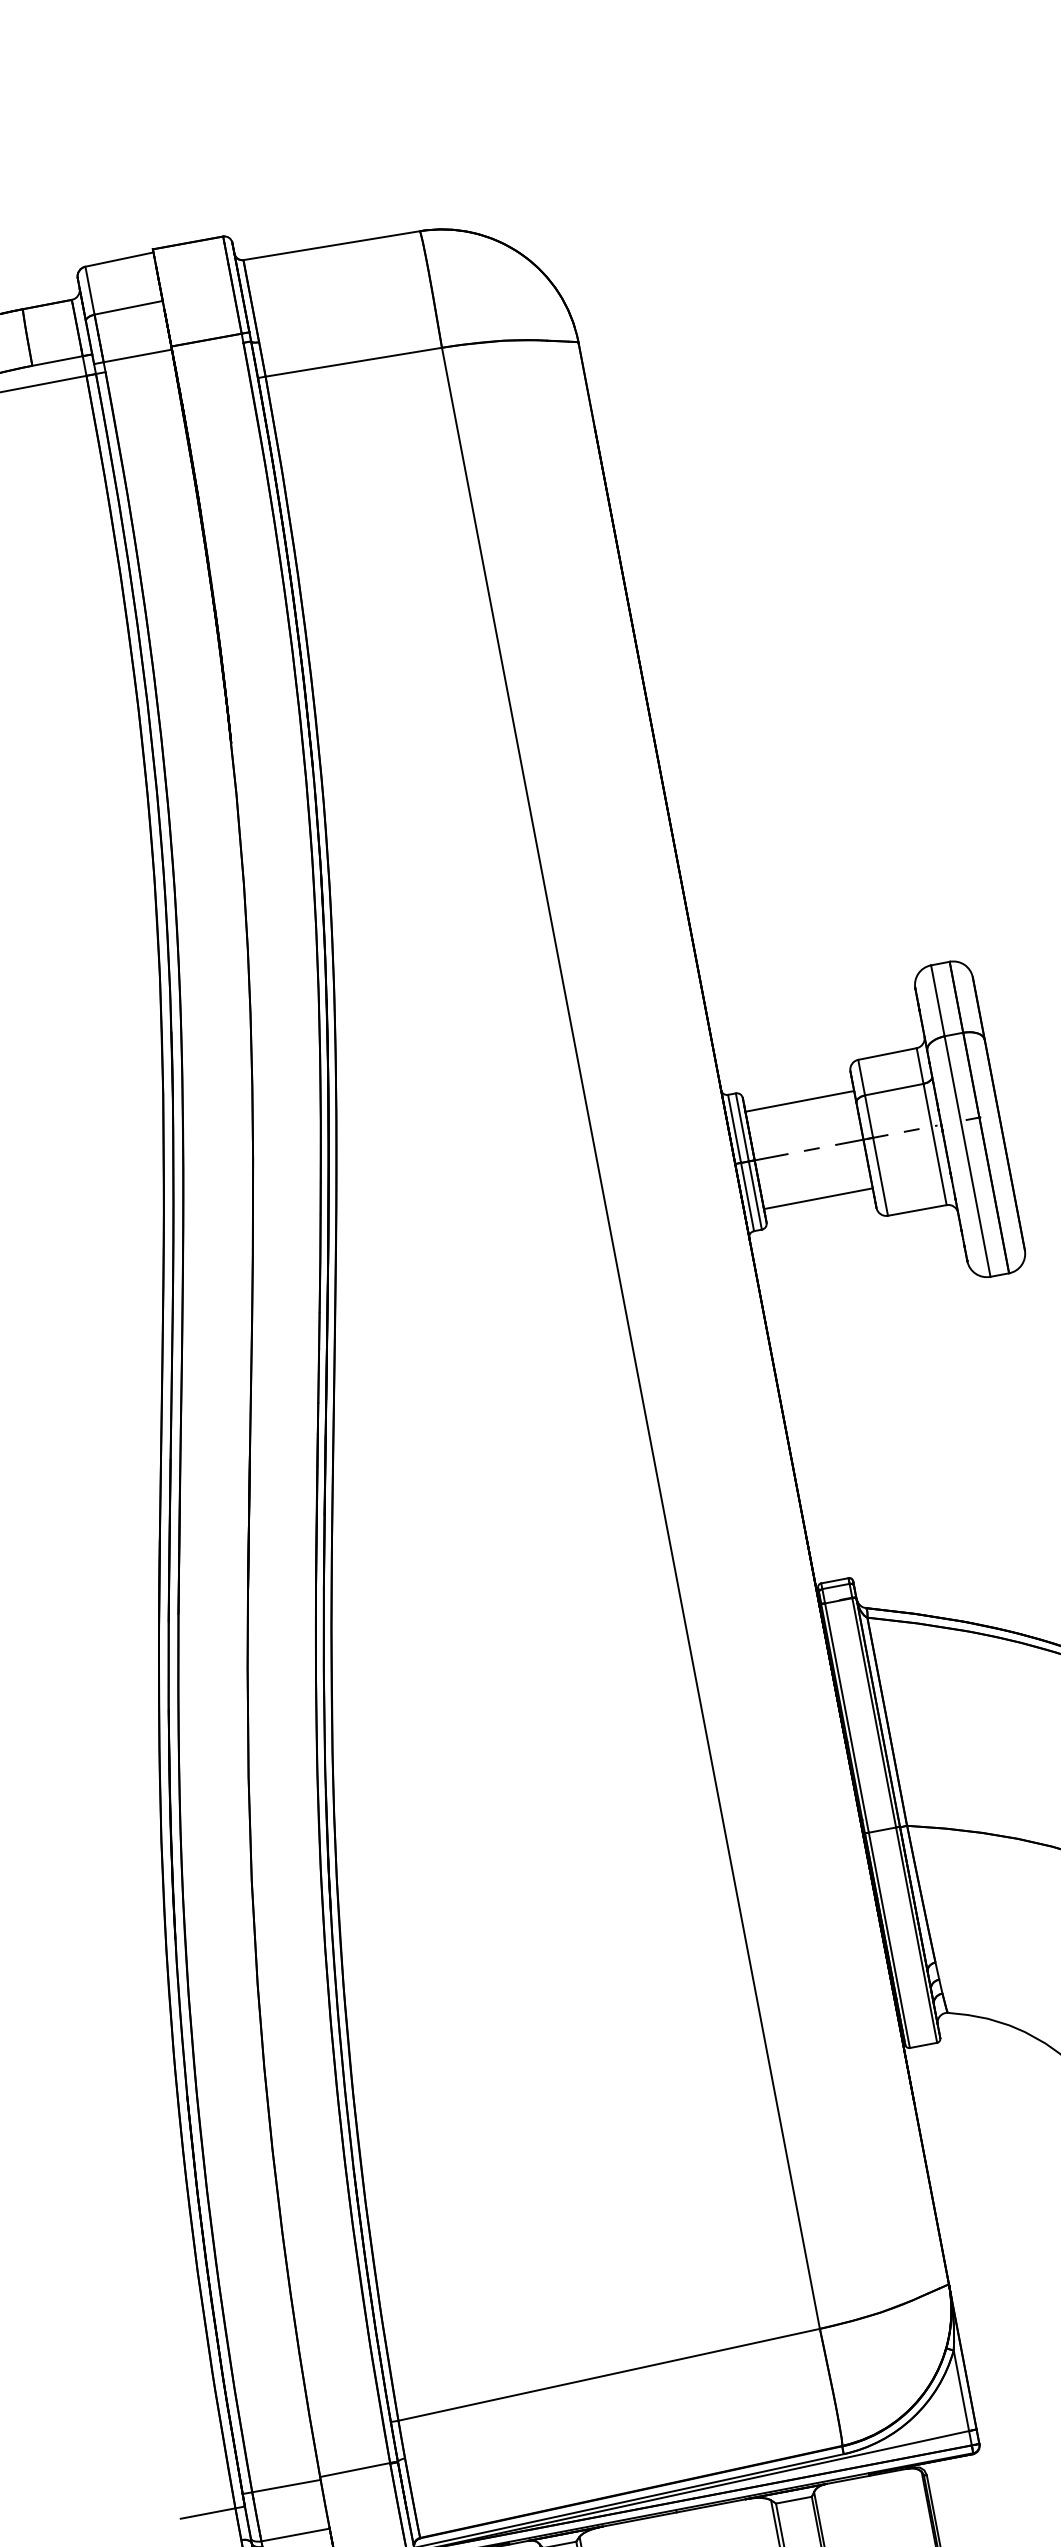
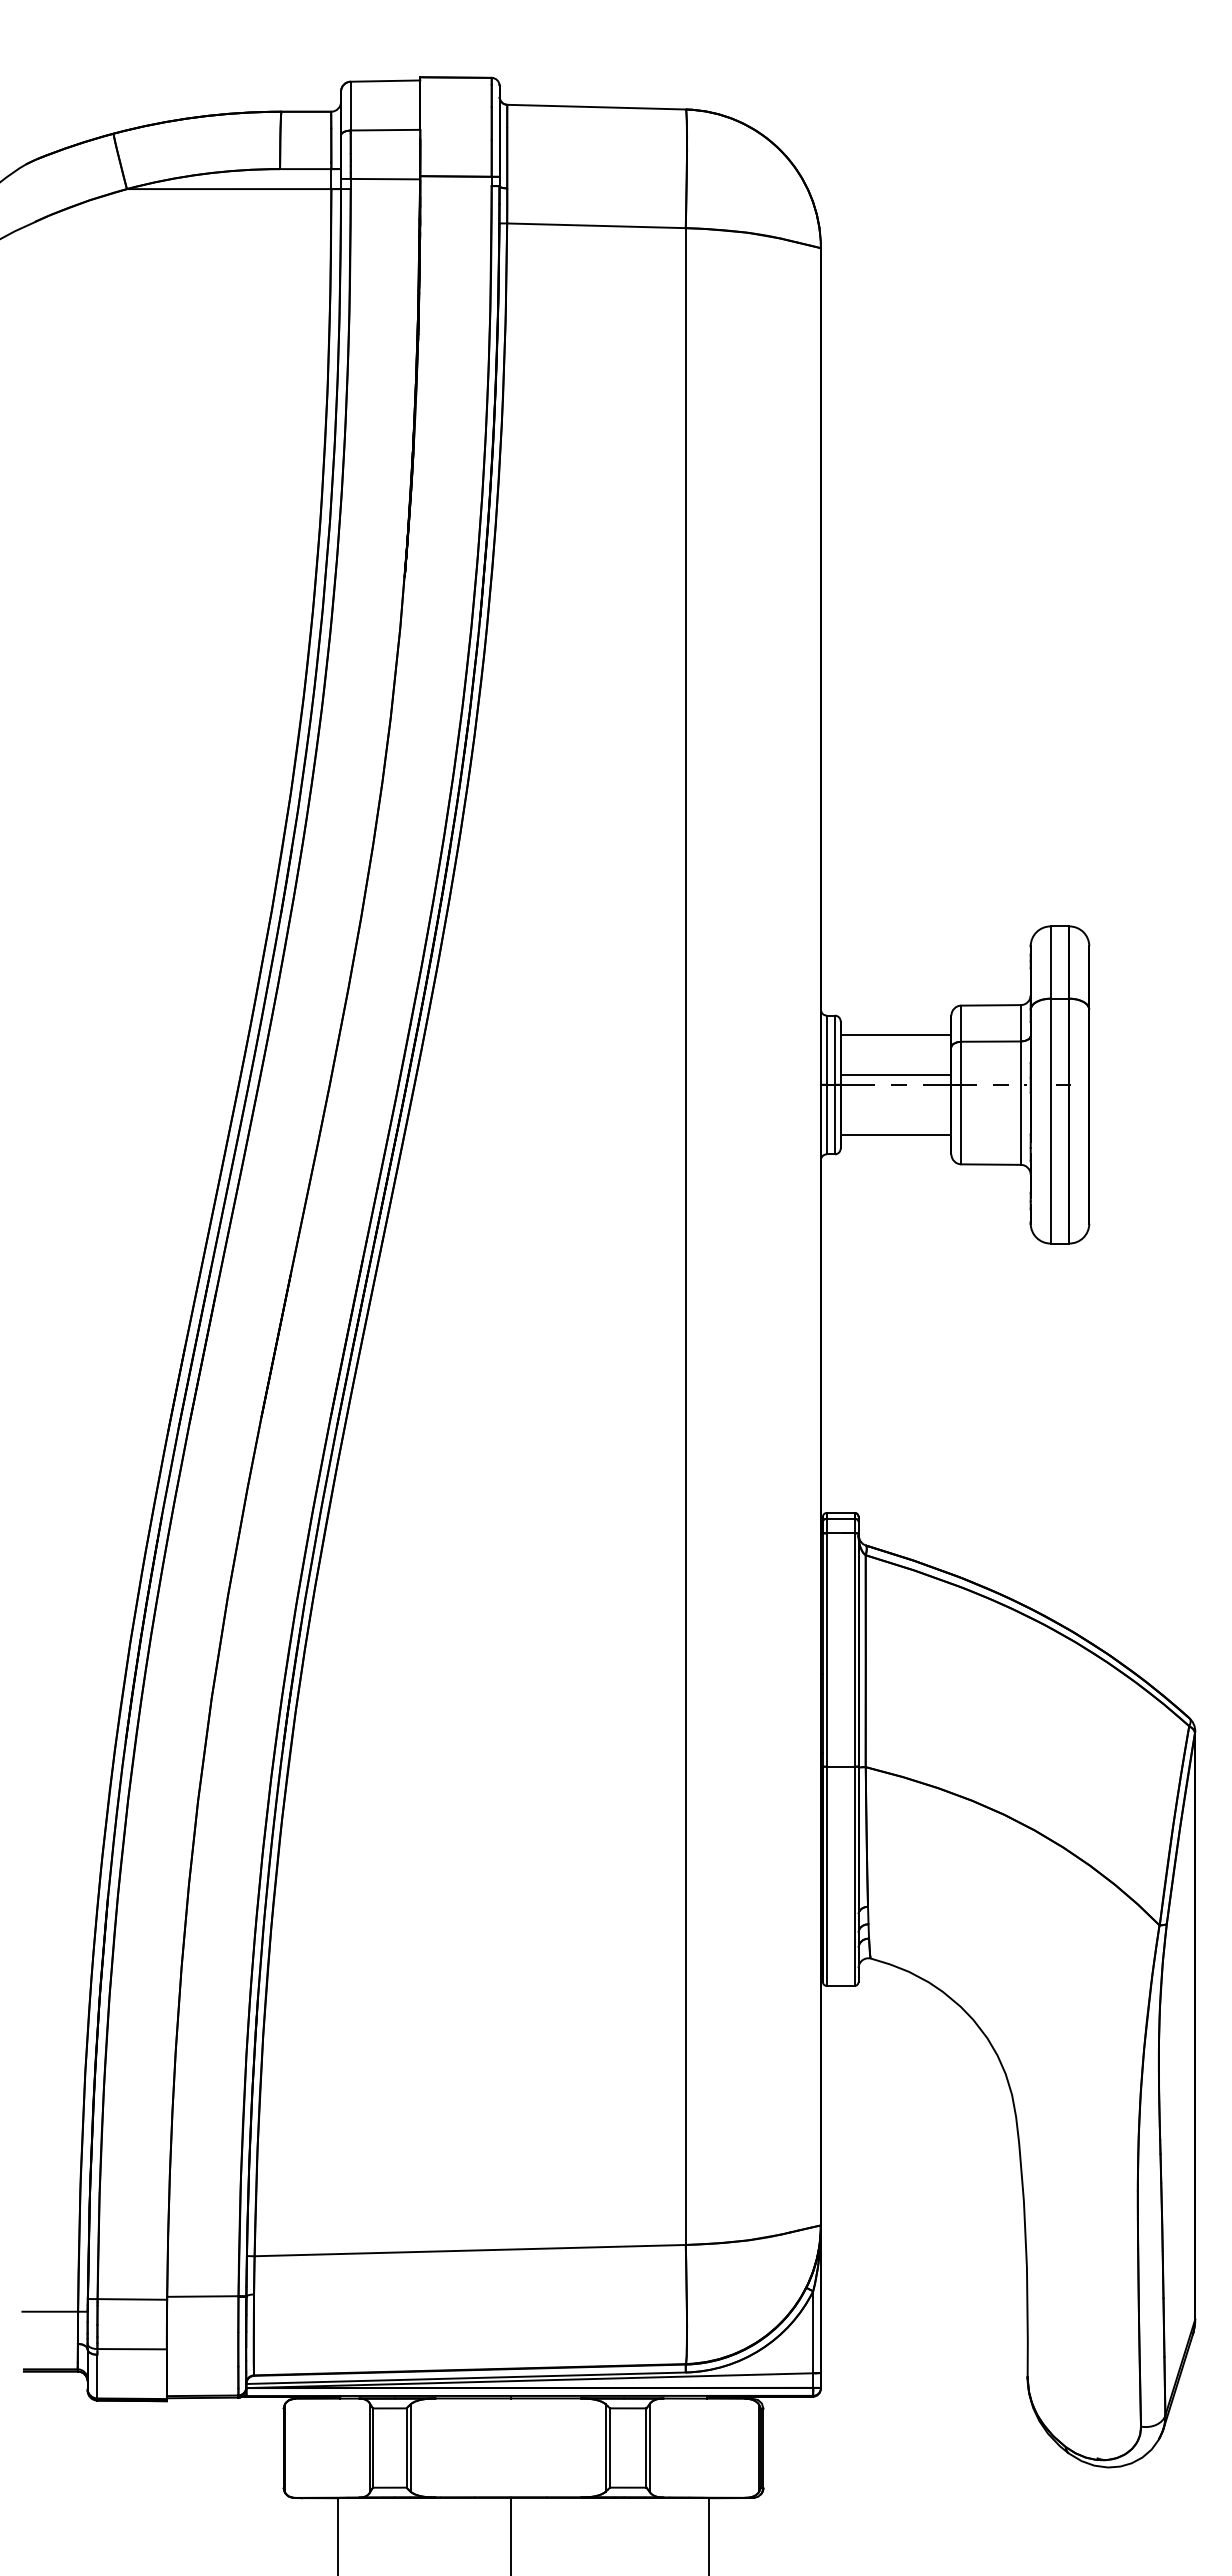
line: (806, 1140) -> (895, 1075), added

